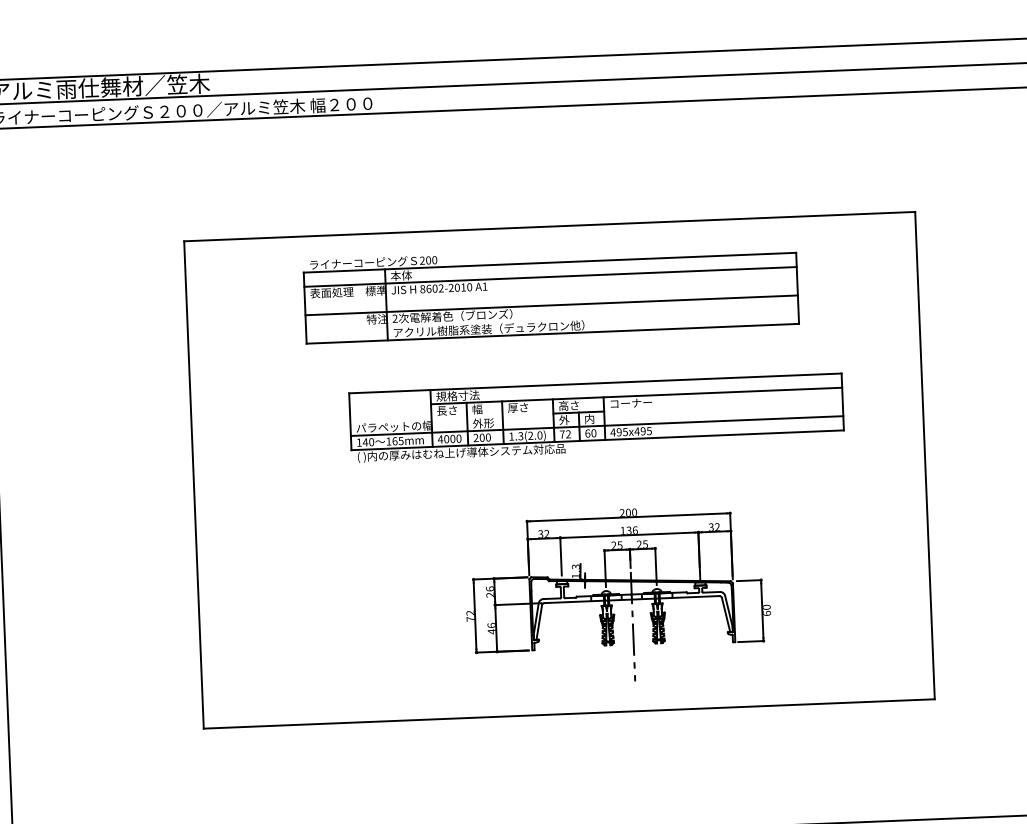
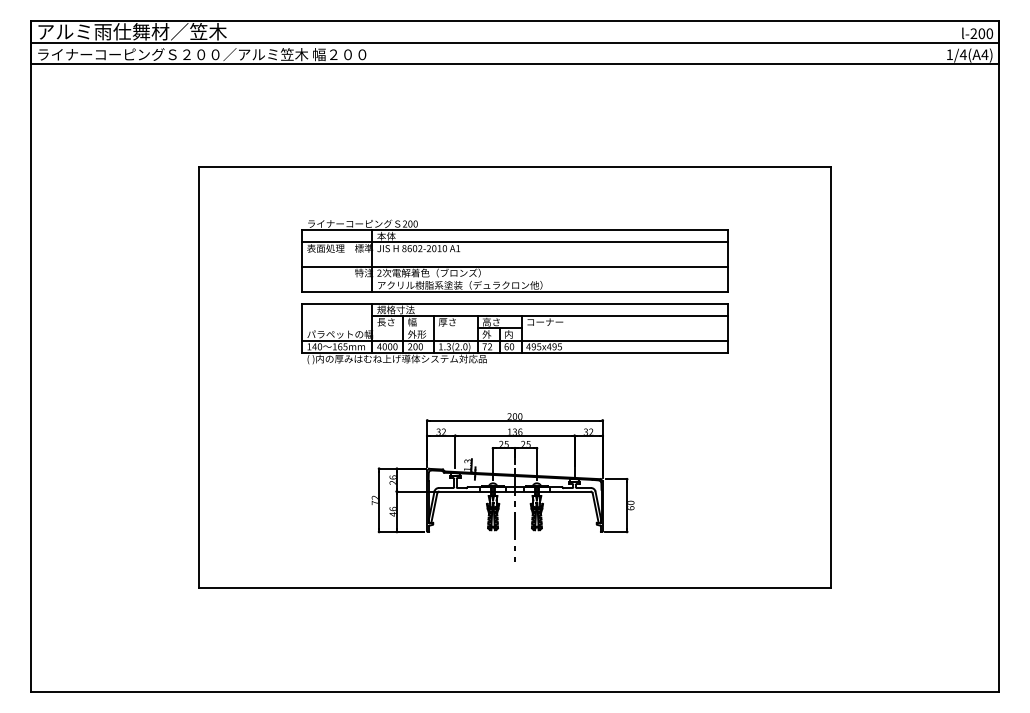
part: (550, 292) -> (514, 255), moved
part: (596, 417) -> (514, 333), moved
part: (617, 595) -> (502, 487), moved

